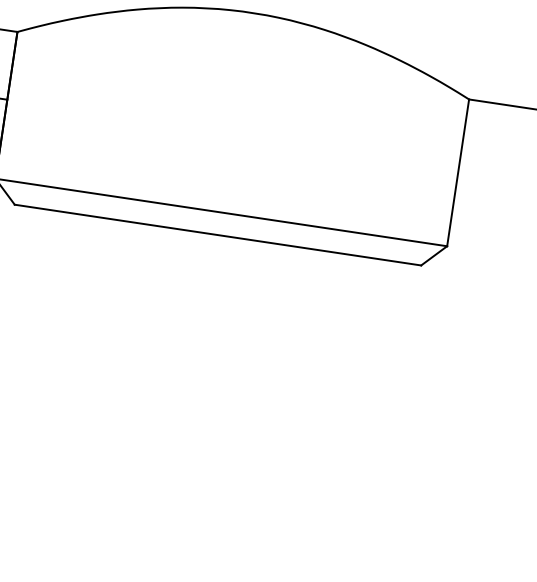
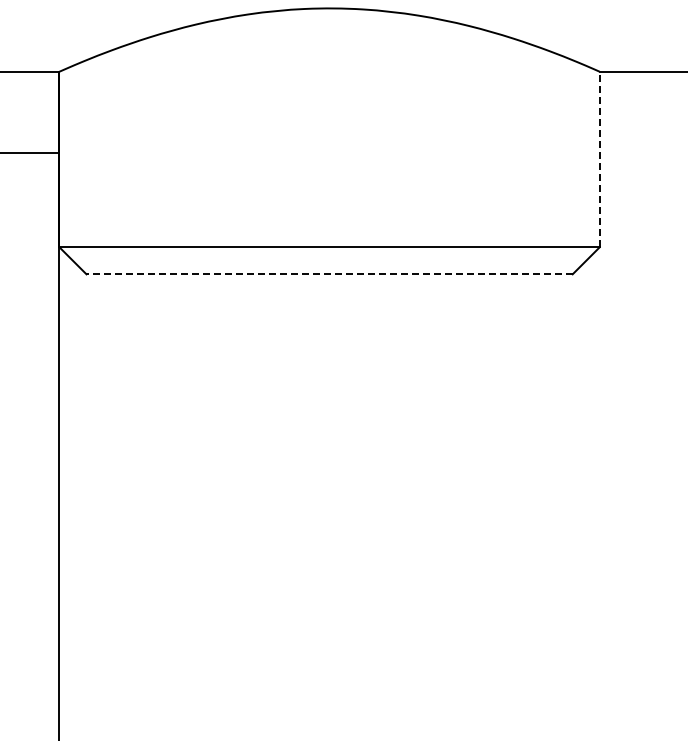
line: (457, 172) -> (599, 159), solid -> dashed
line: (217, 235) -> (329, 274), solid -> dashed

